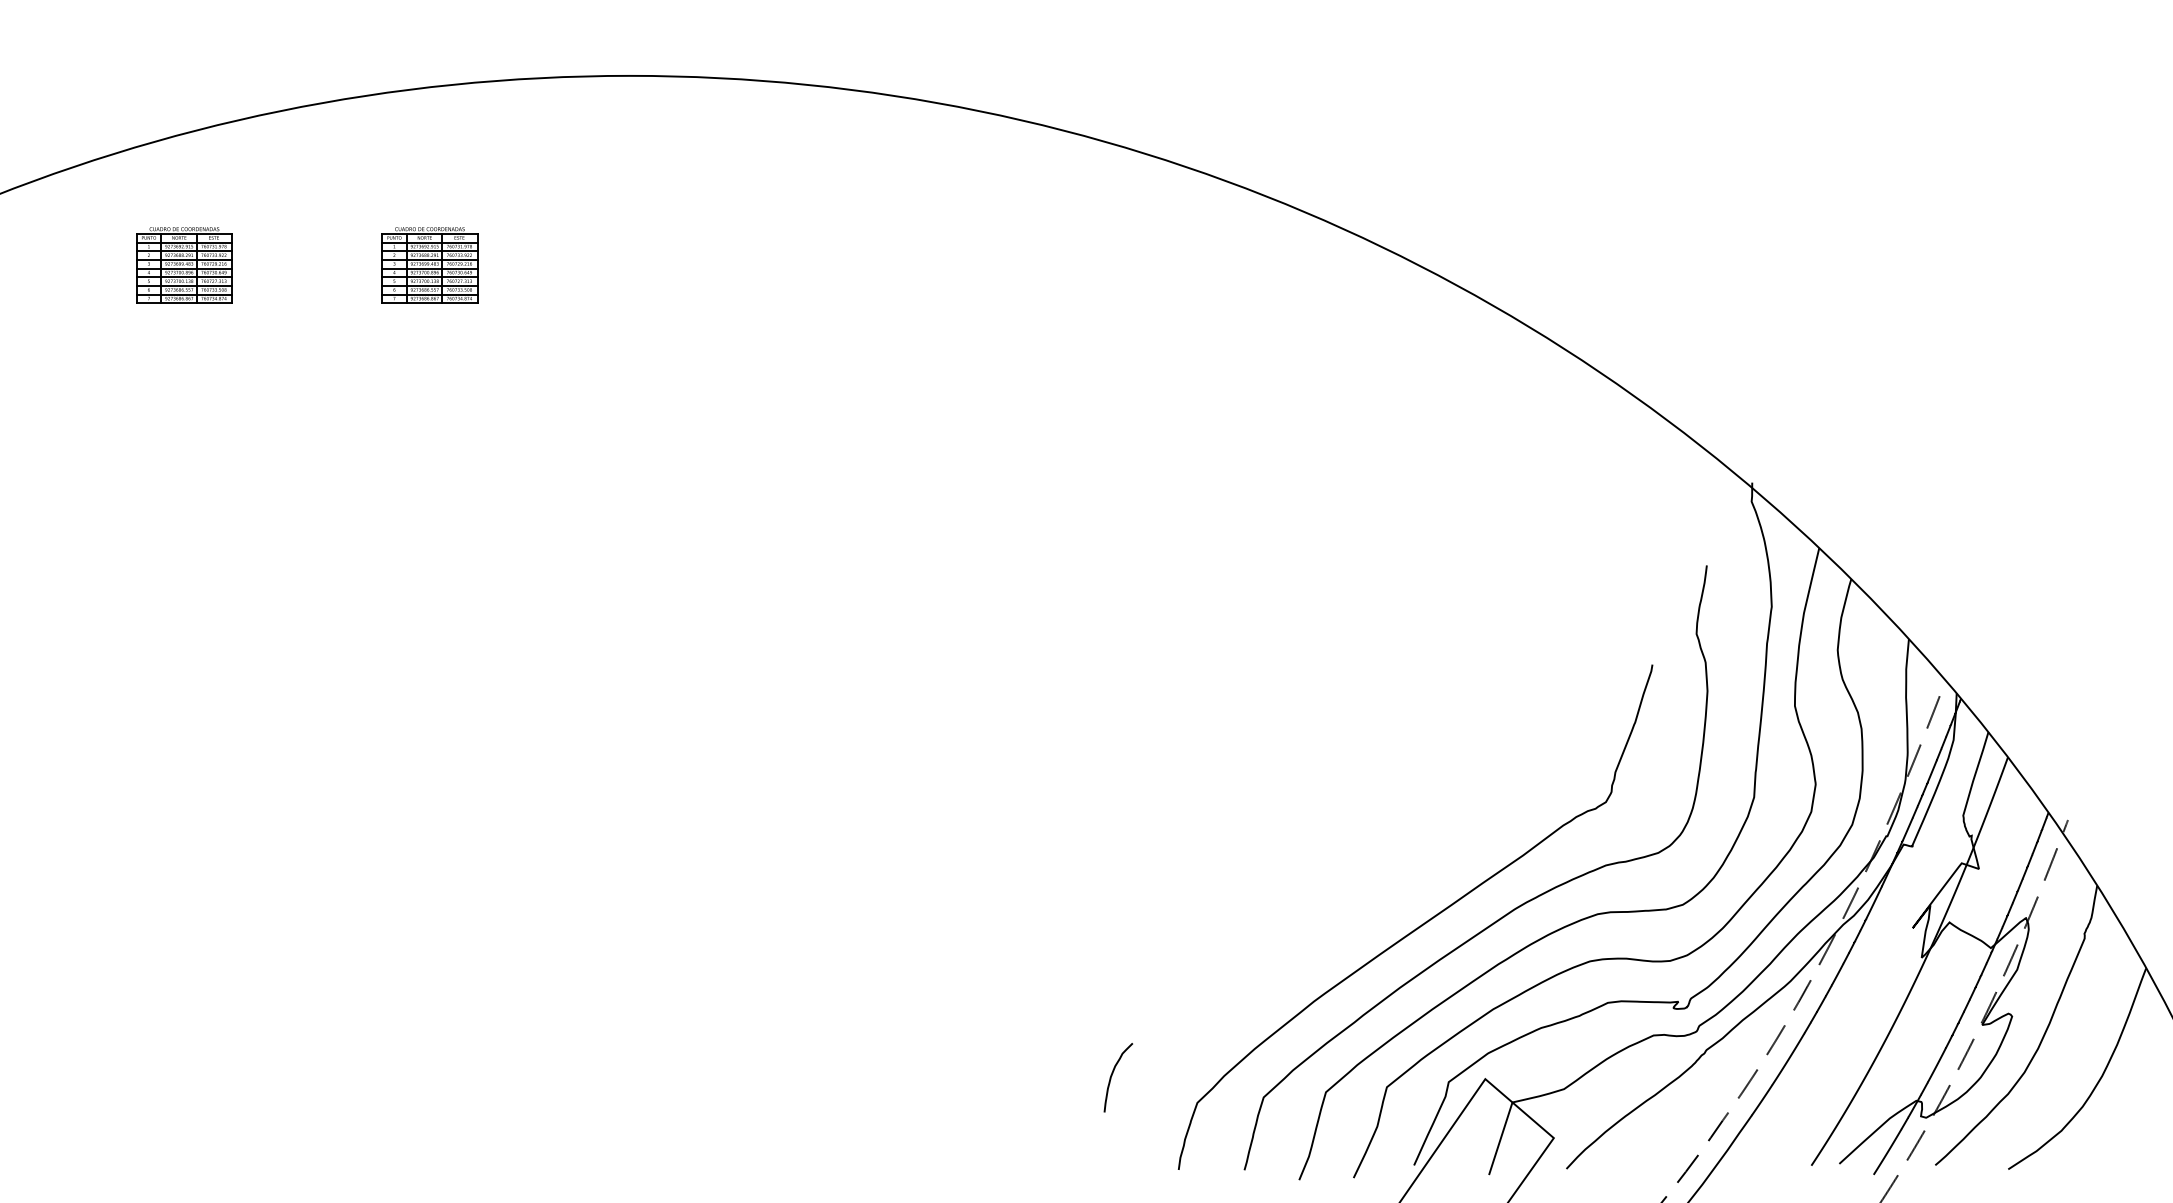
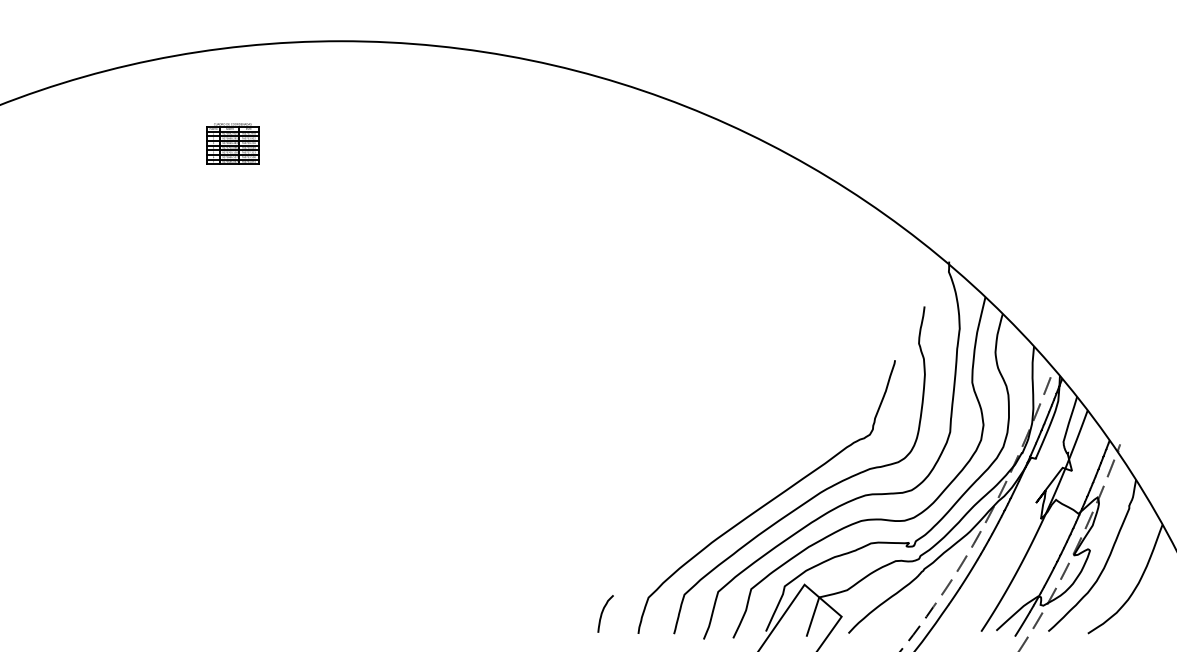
part: (183, 264) -> (99, 143), removed
curve: (1114, 1074) -> (603, 612), moved

